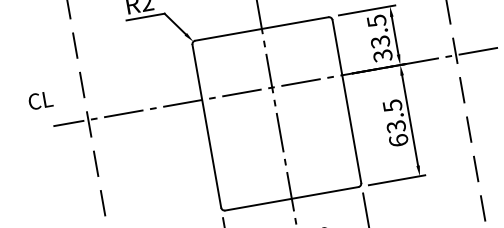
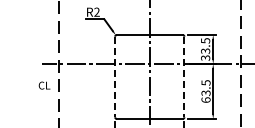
text: (40, 100) -> (44, 85), moved
line: (347, 102) -> (184, 77), solid -> dashed
line: (207, 127) -> (115, 77), solid -> dashed

